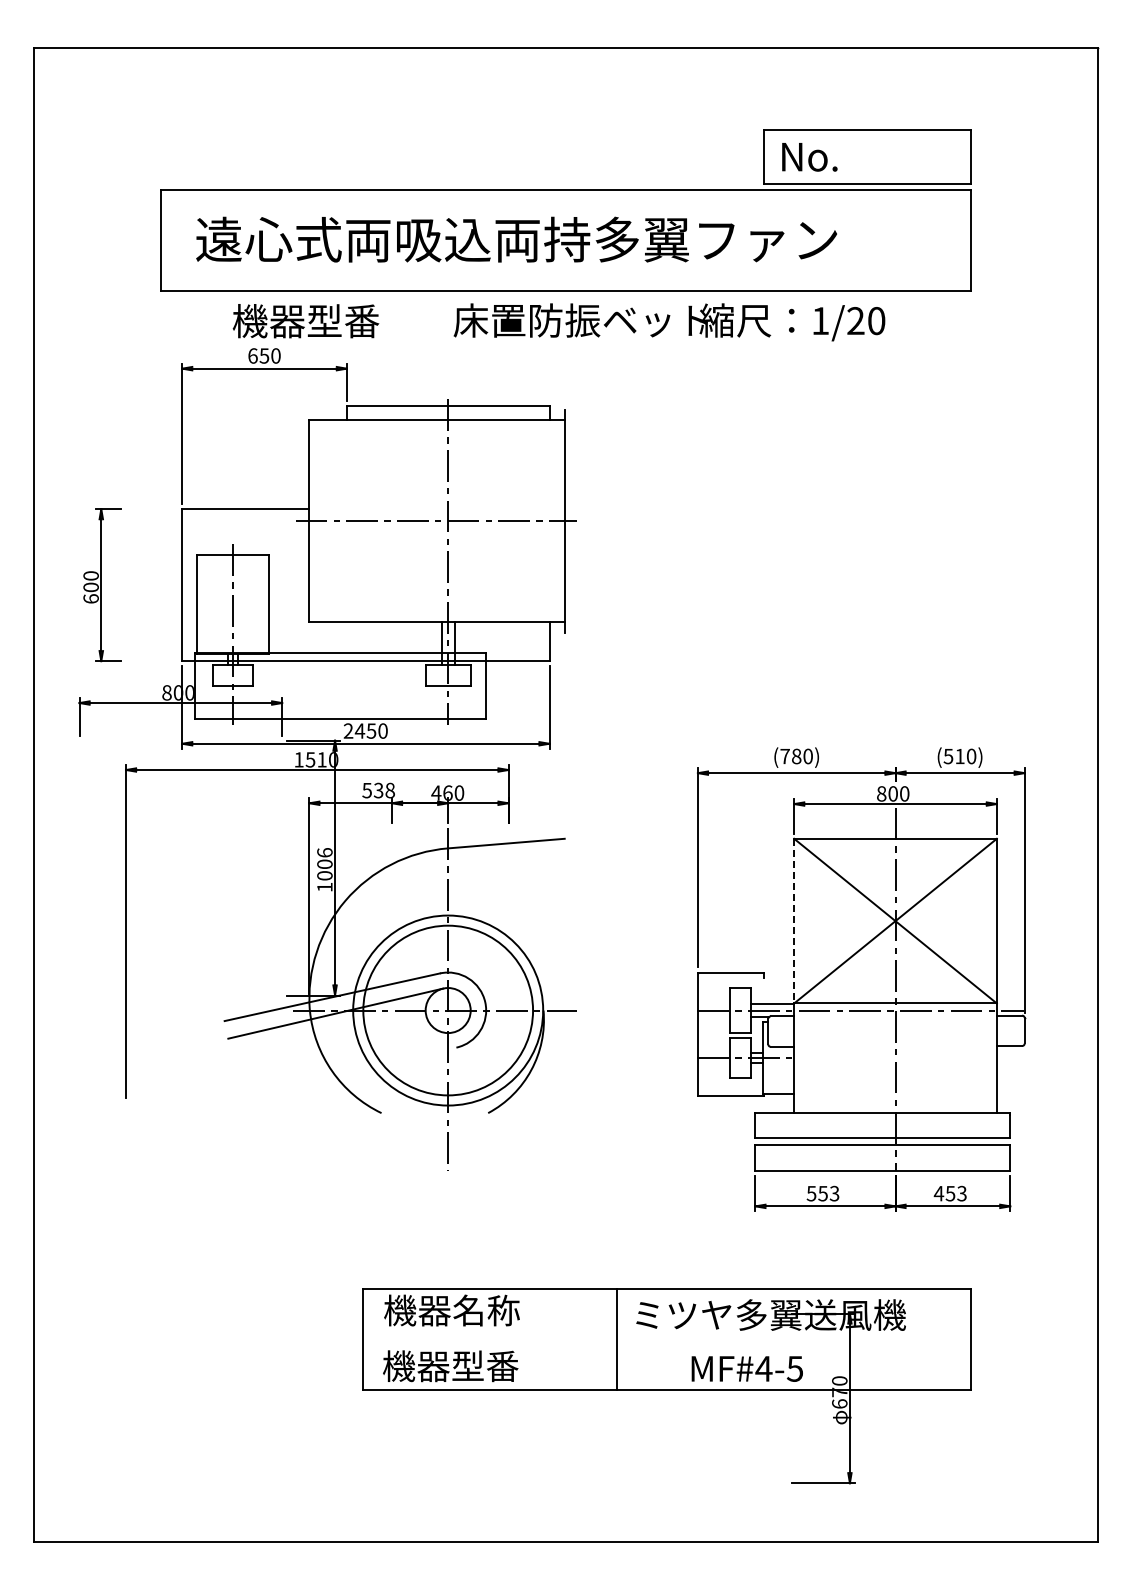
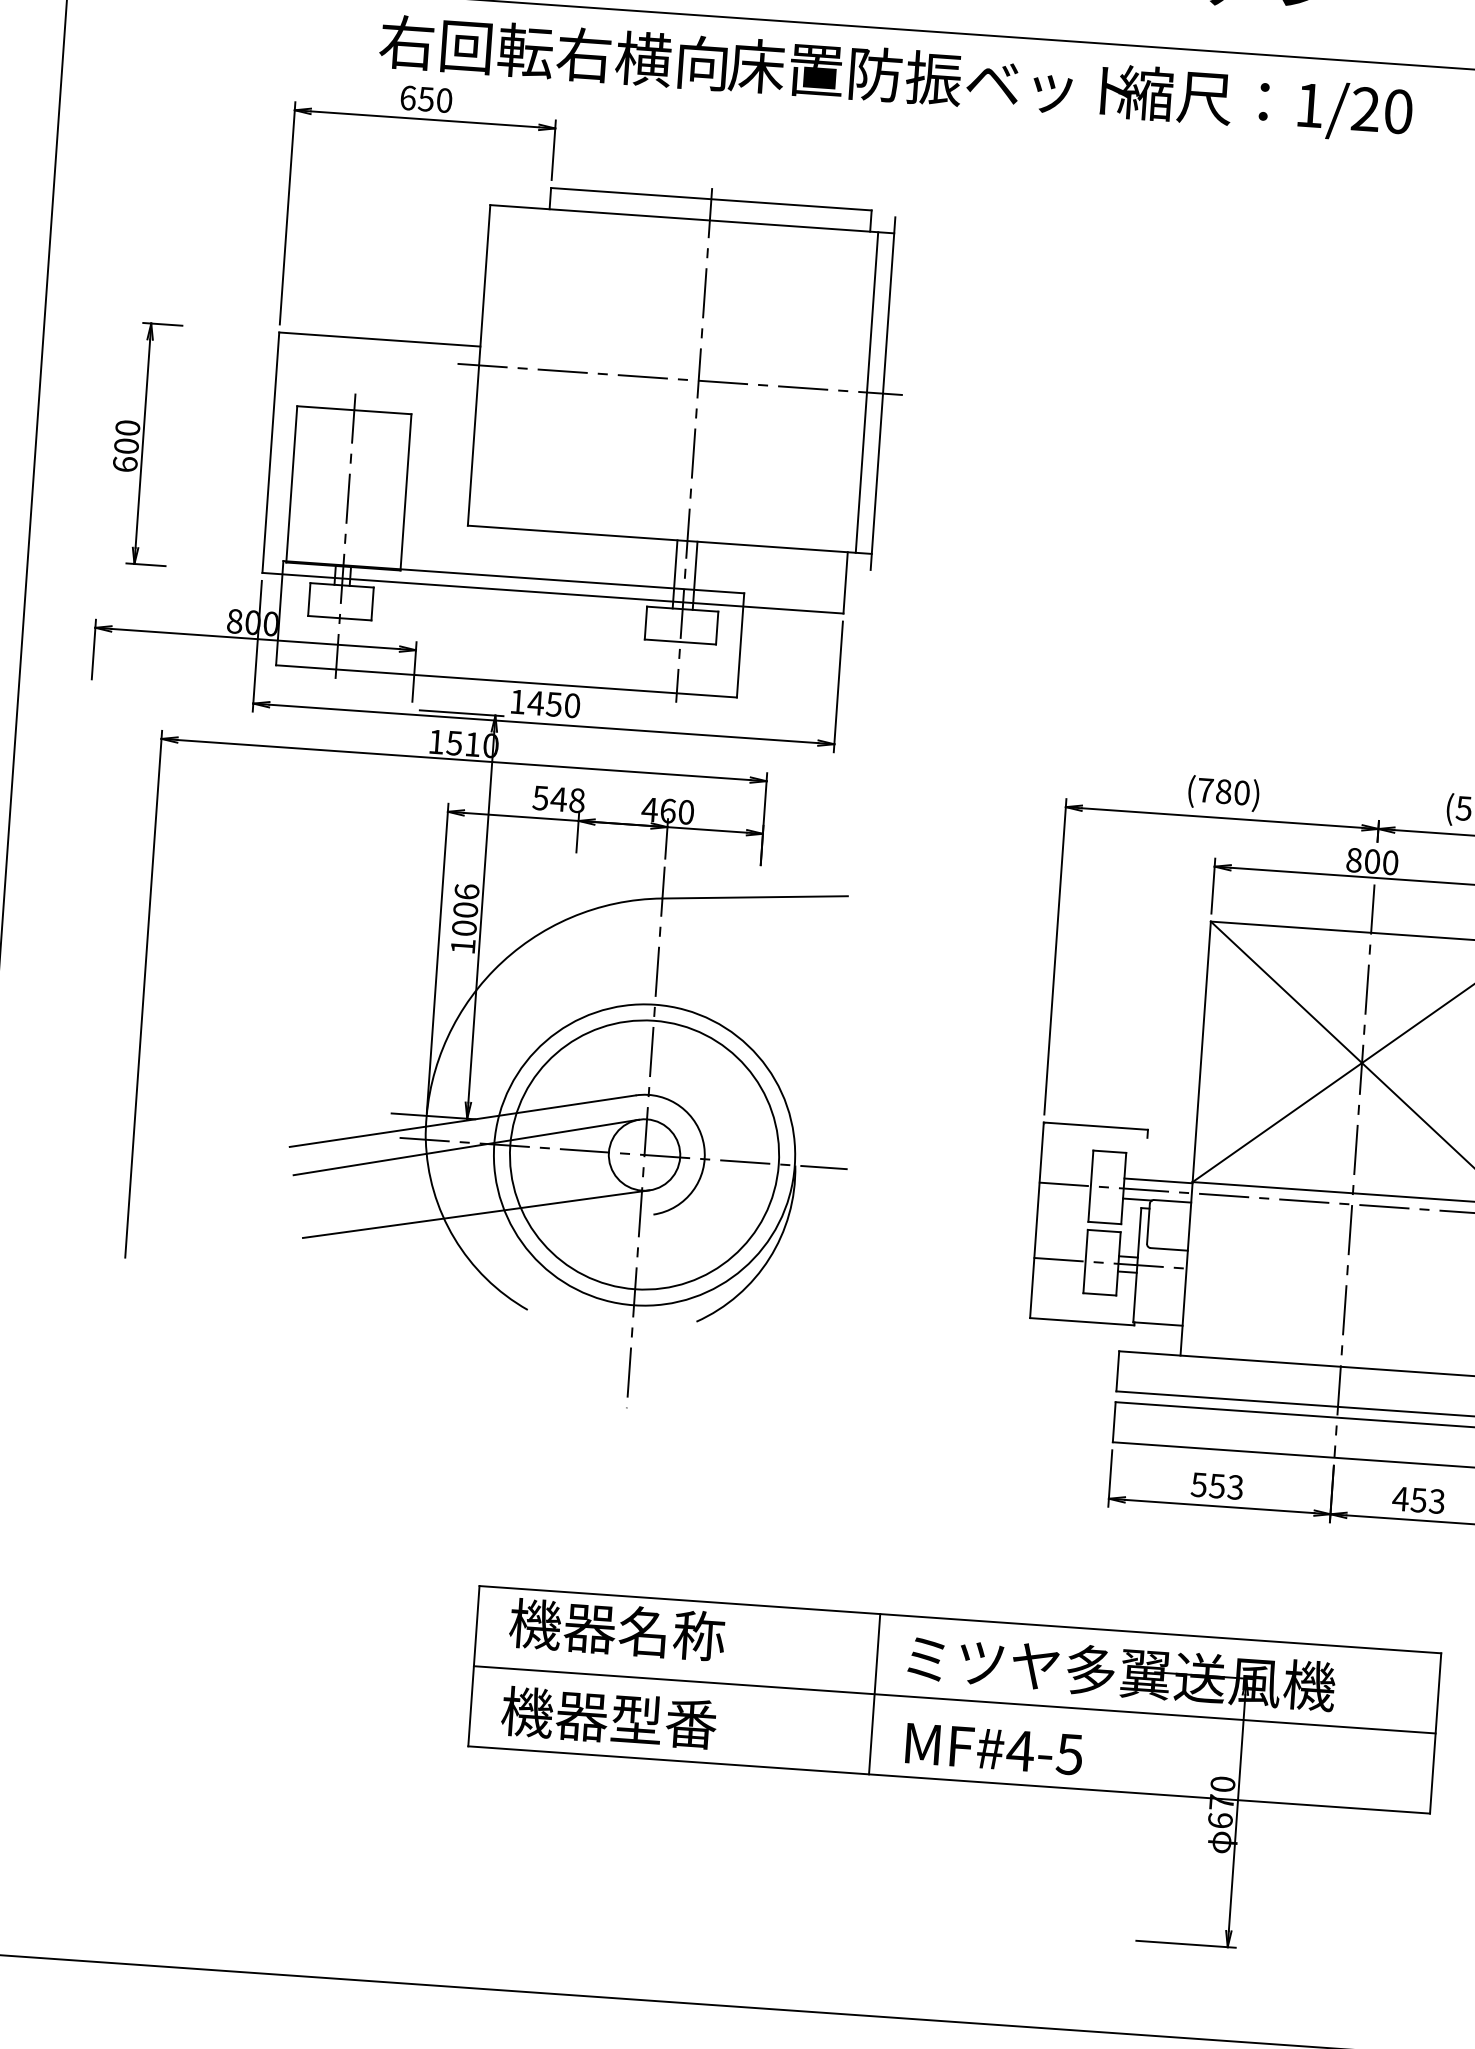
text: (342, 321) -> (553, 53), 機器型番 -> 右回転右横向
line: (554, 520) -> (866, 391), added
text: (348, 730) -> (517, 701), 2450 -> 1450
text: (378, 790) -> (558, 799), 538 -> 548
line: (794, 921) -> (1202, 1052), dashed -> solid
line: (344, 1054) -> (475, 1213), added
line: (667, 1339) -> (955, 1699), added
text: (746, 1368) -> (992, 1748), moved

